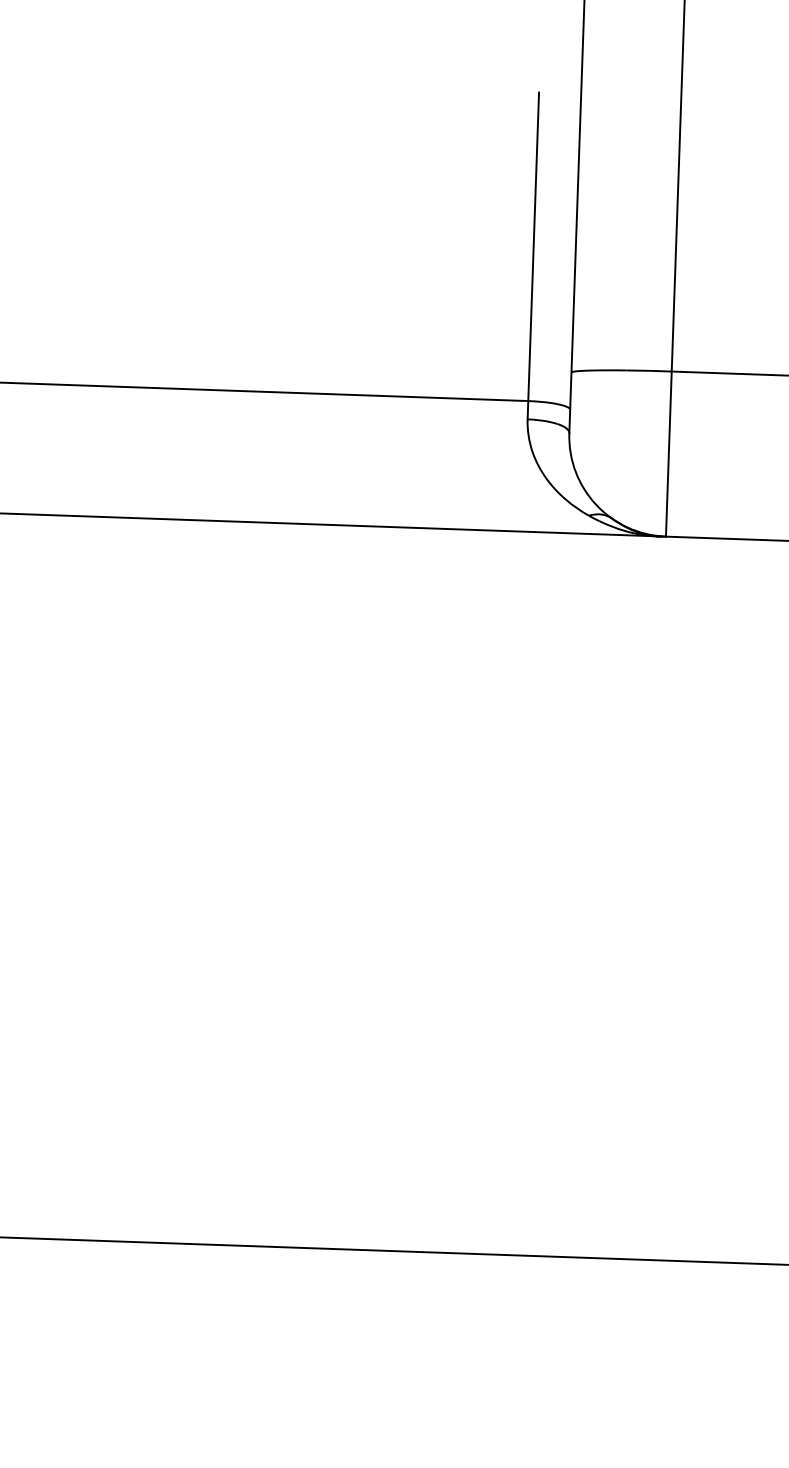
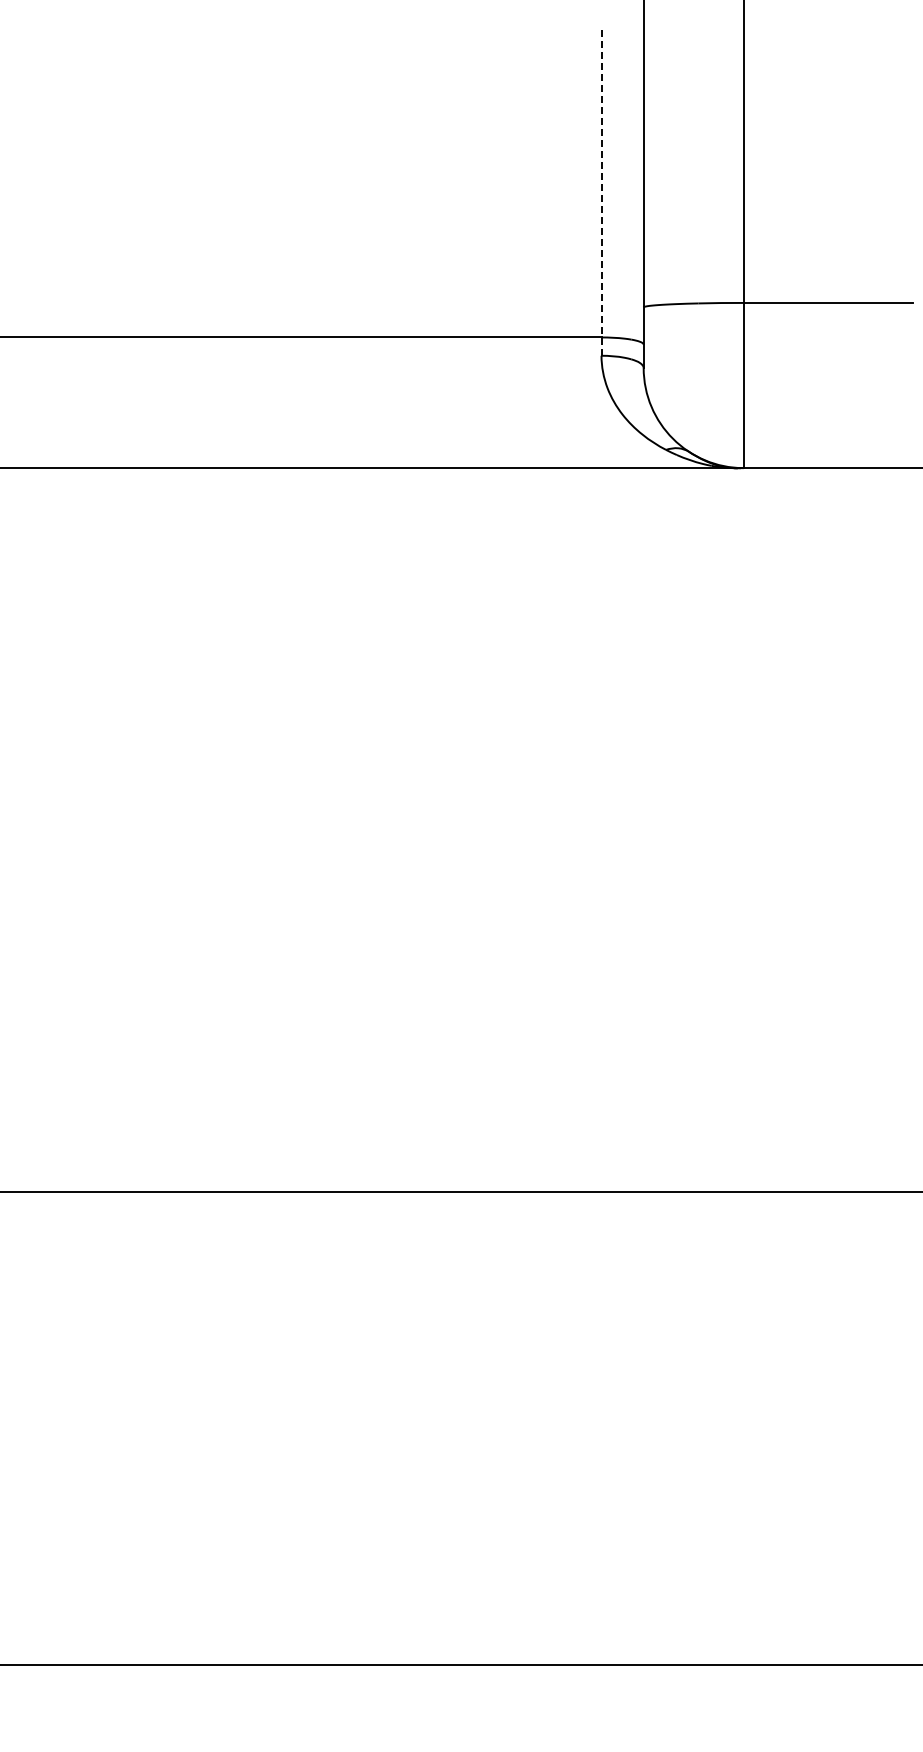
line: (533, 256) -> (601, 192), solid -> dashed

